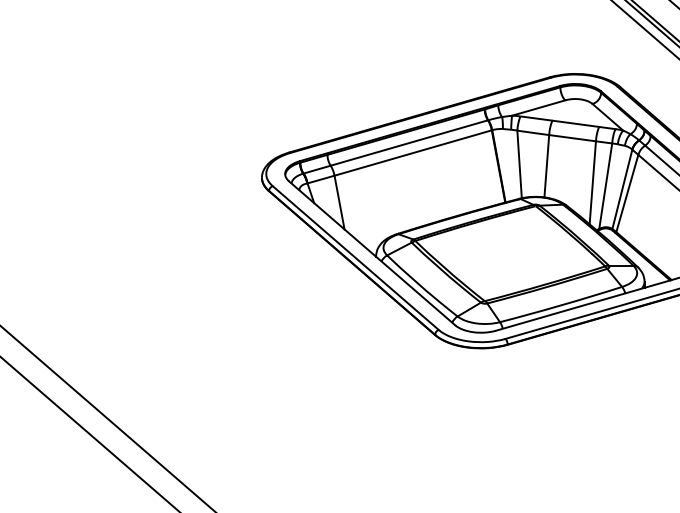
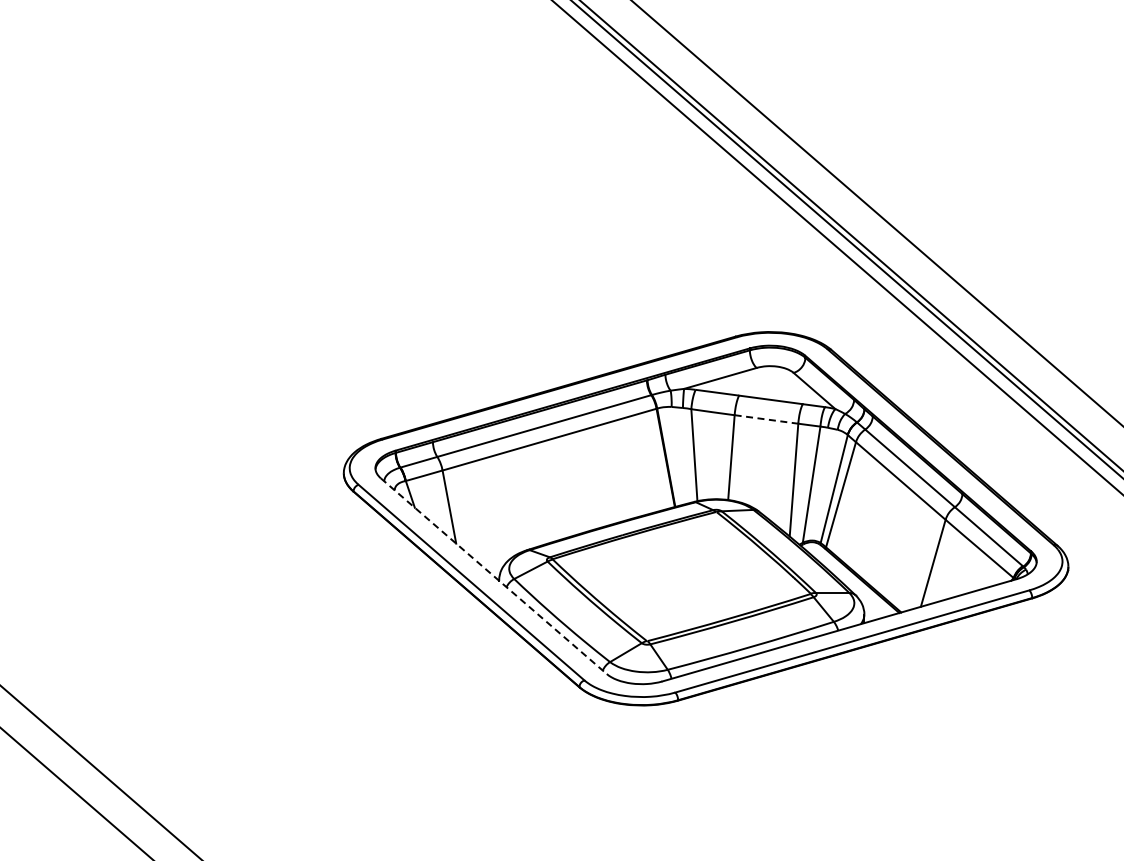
line: (572, 138) -> (766, 419), solid -> dashed
line: (372, 253) -> (494, 576), solid -> dashed

